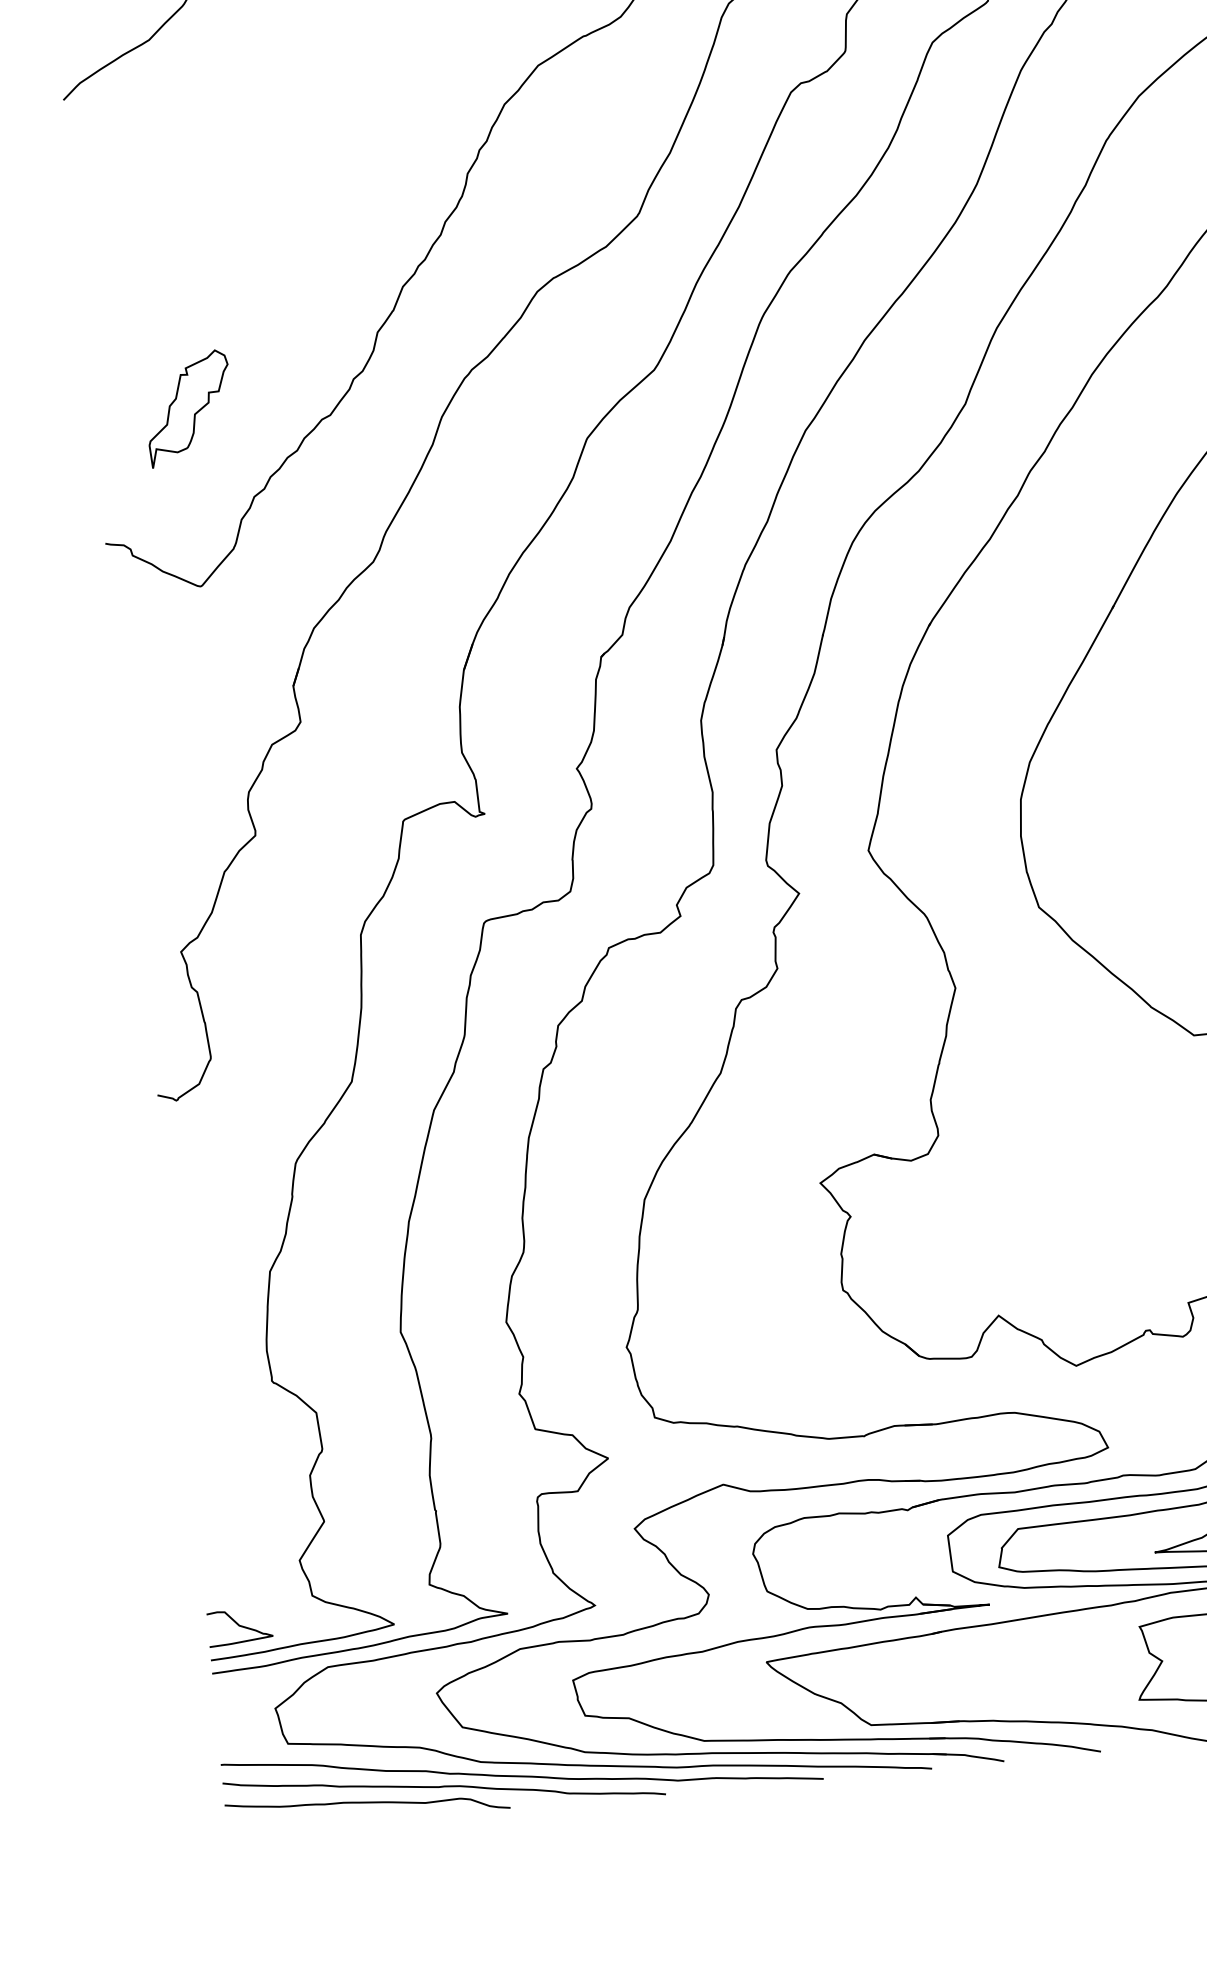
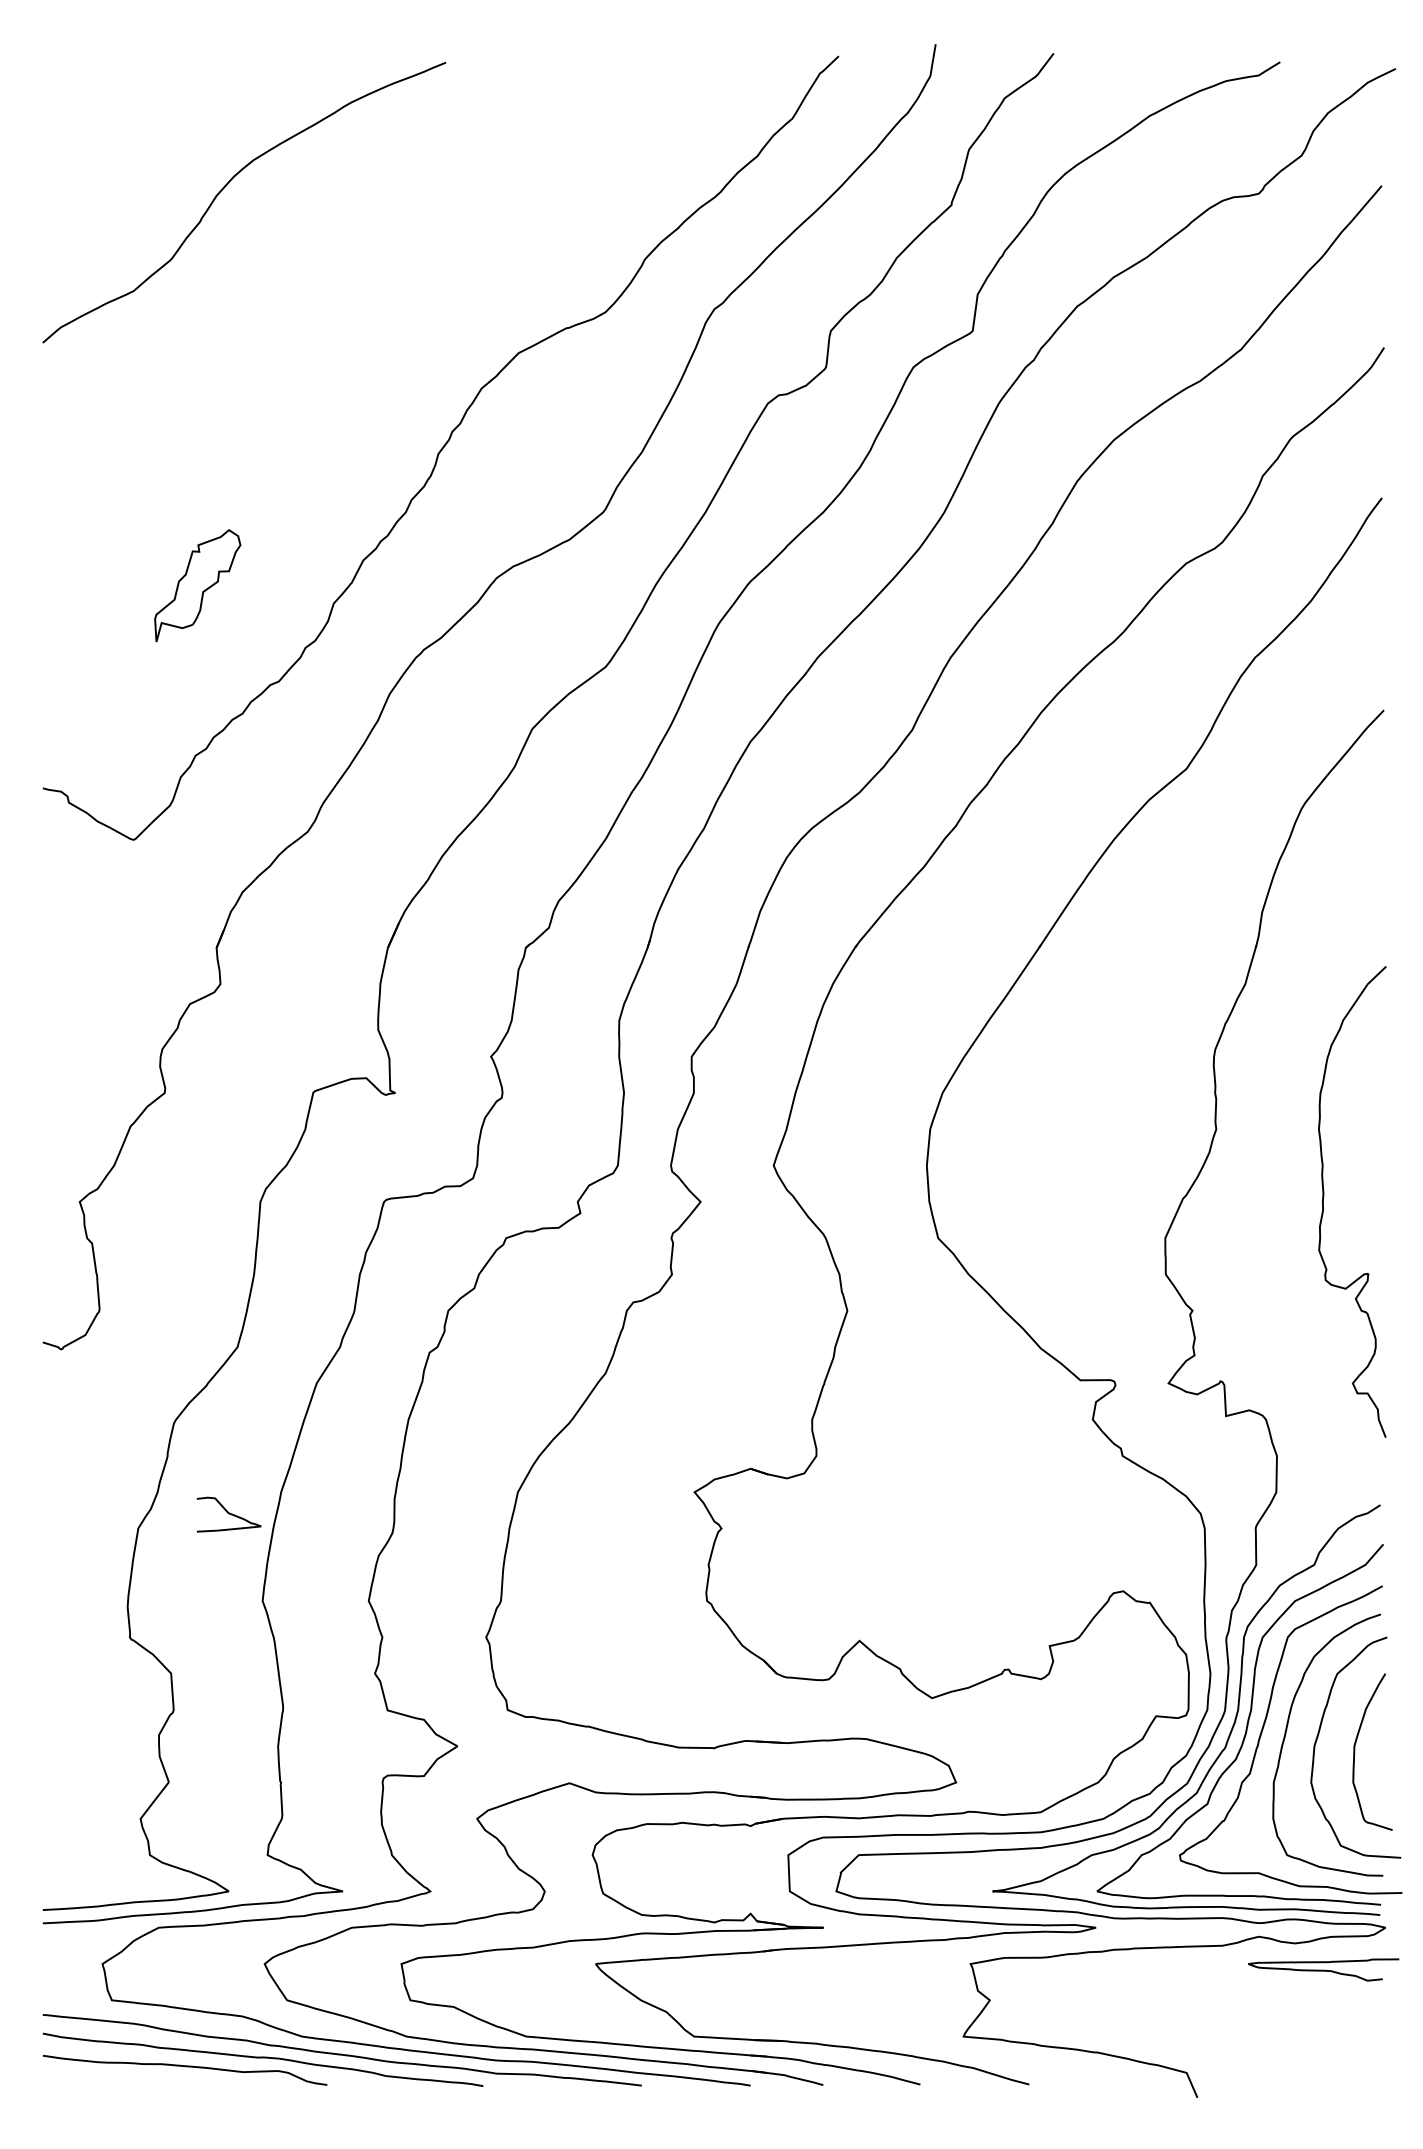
part: (188, 408) -> (197, 585), moved
curve: (239, 1627) -> (228, 1514), moved

